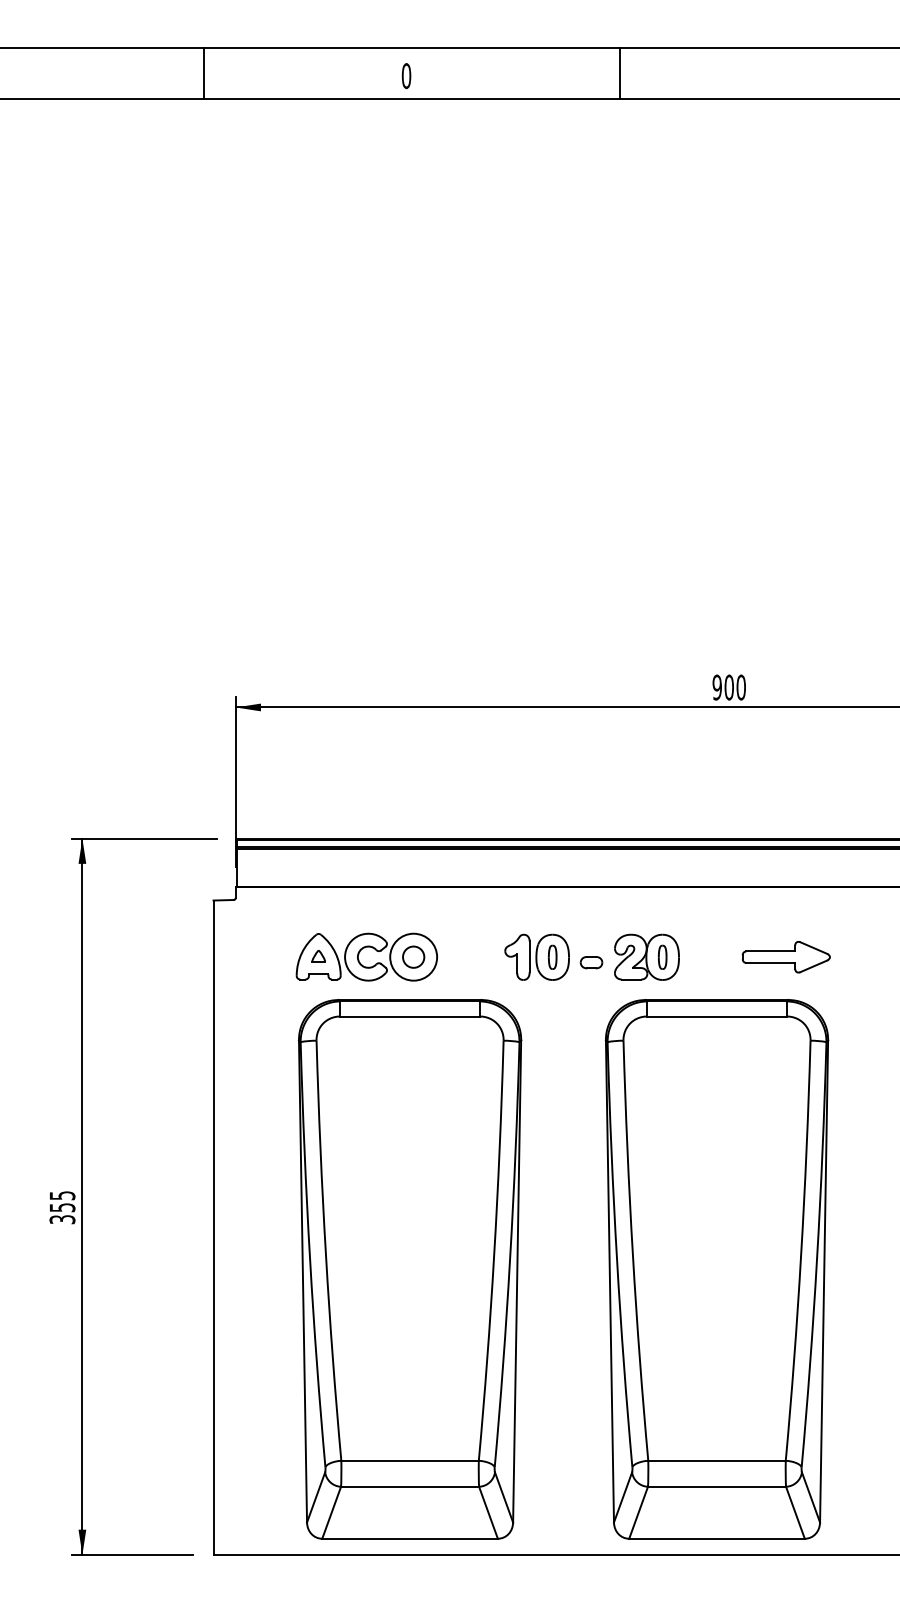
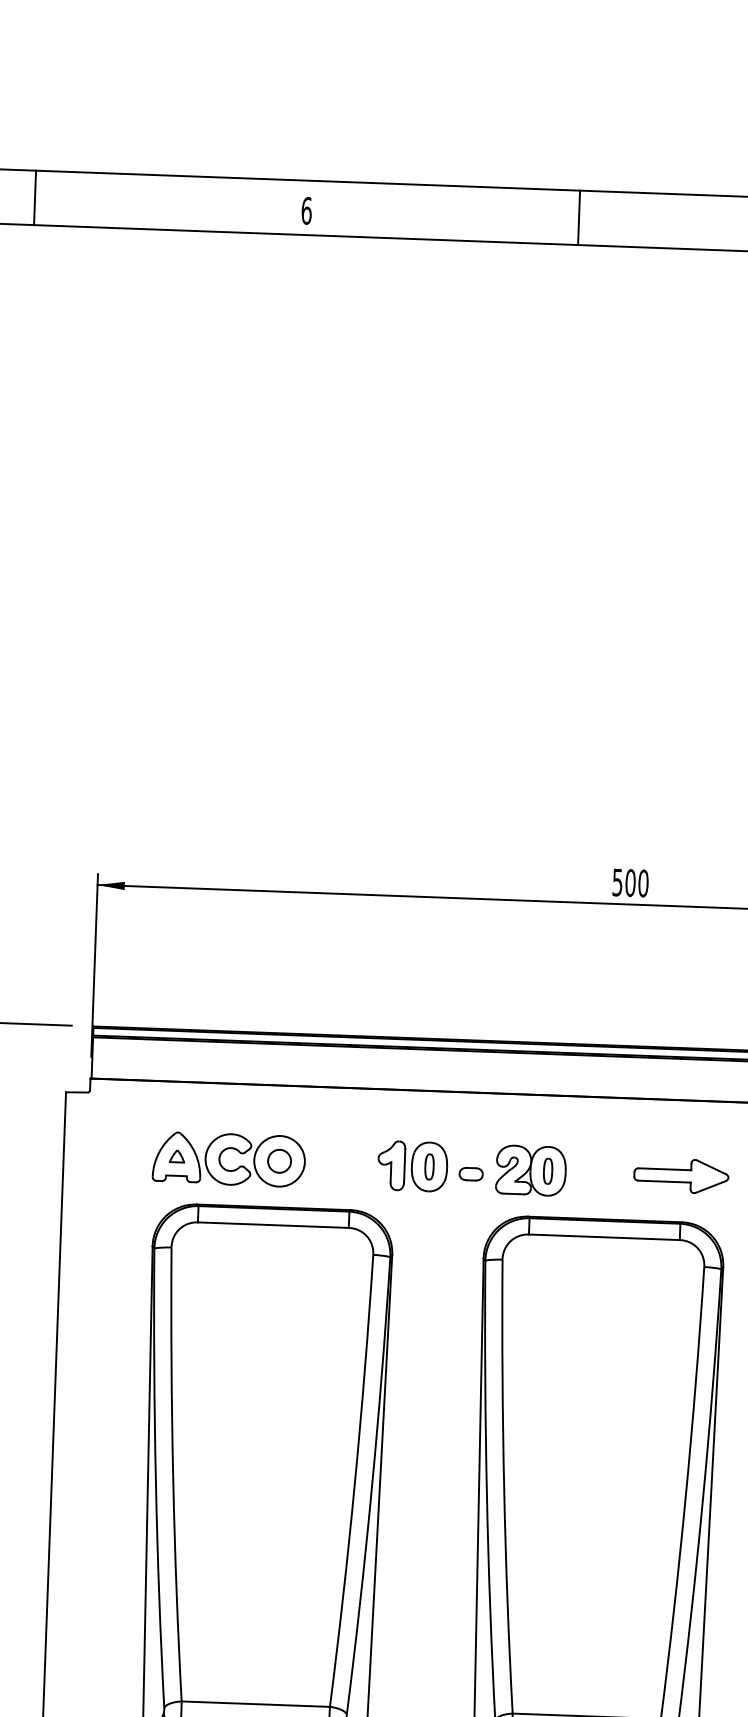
line: (203, 73) -> (35, 198), moved
line: (619, 73) -> (578, 218), moved
text: (406, 75) -> (306, 210), 0 -> 6
text: (716, 687) -> (616, 882), 900 -> 500

